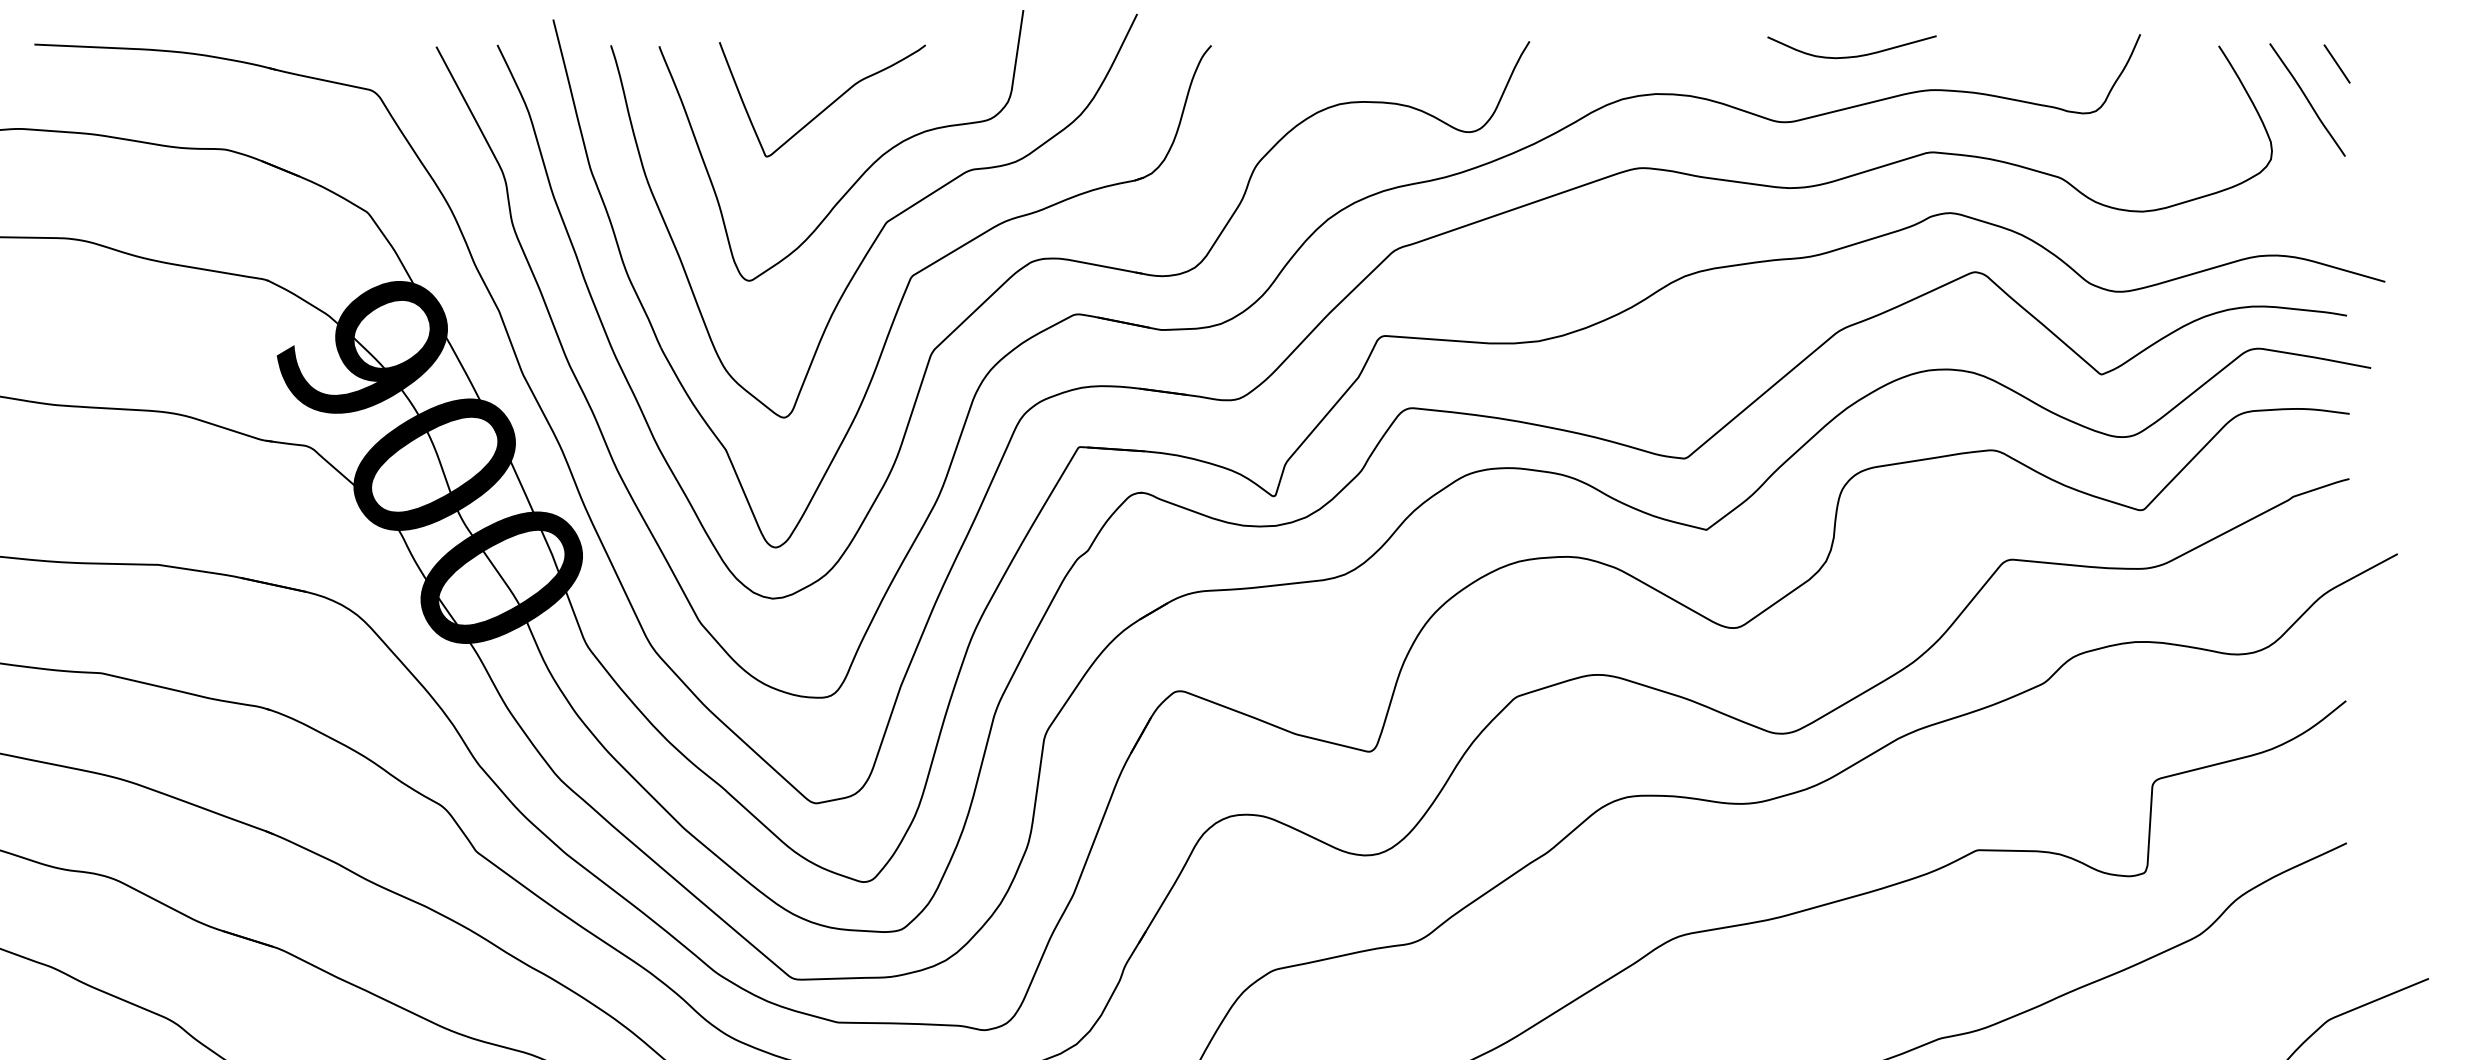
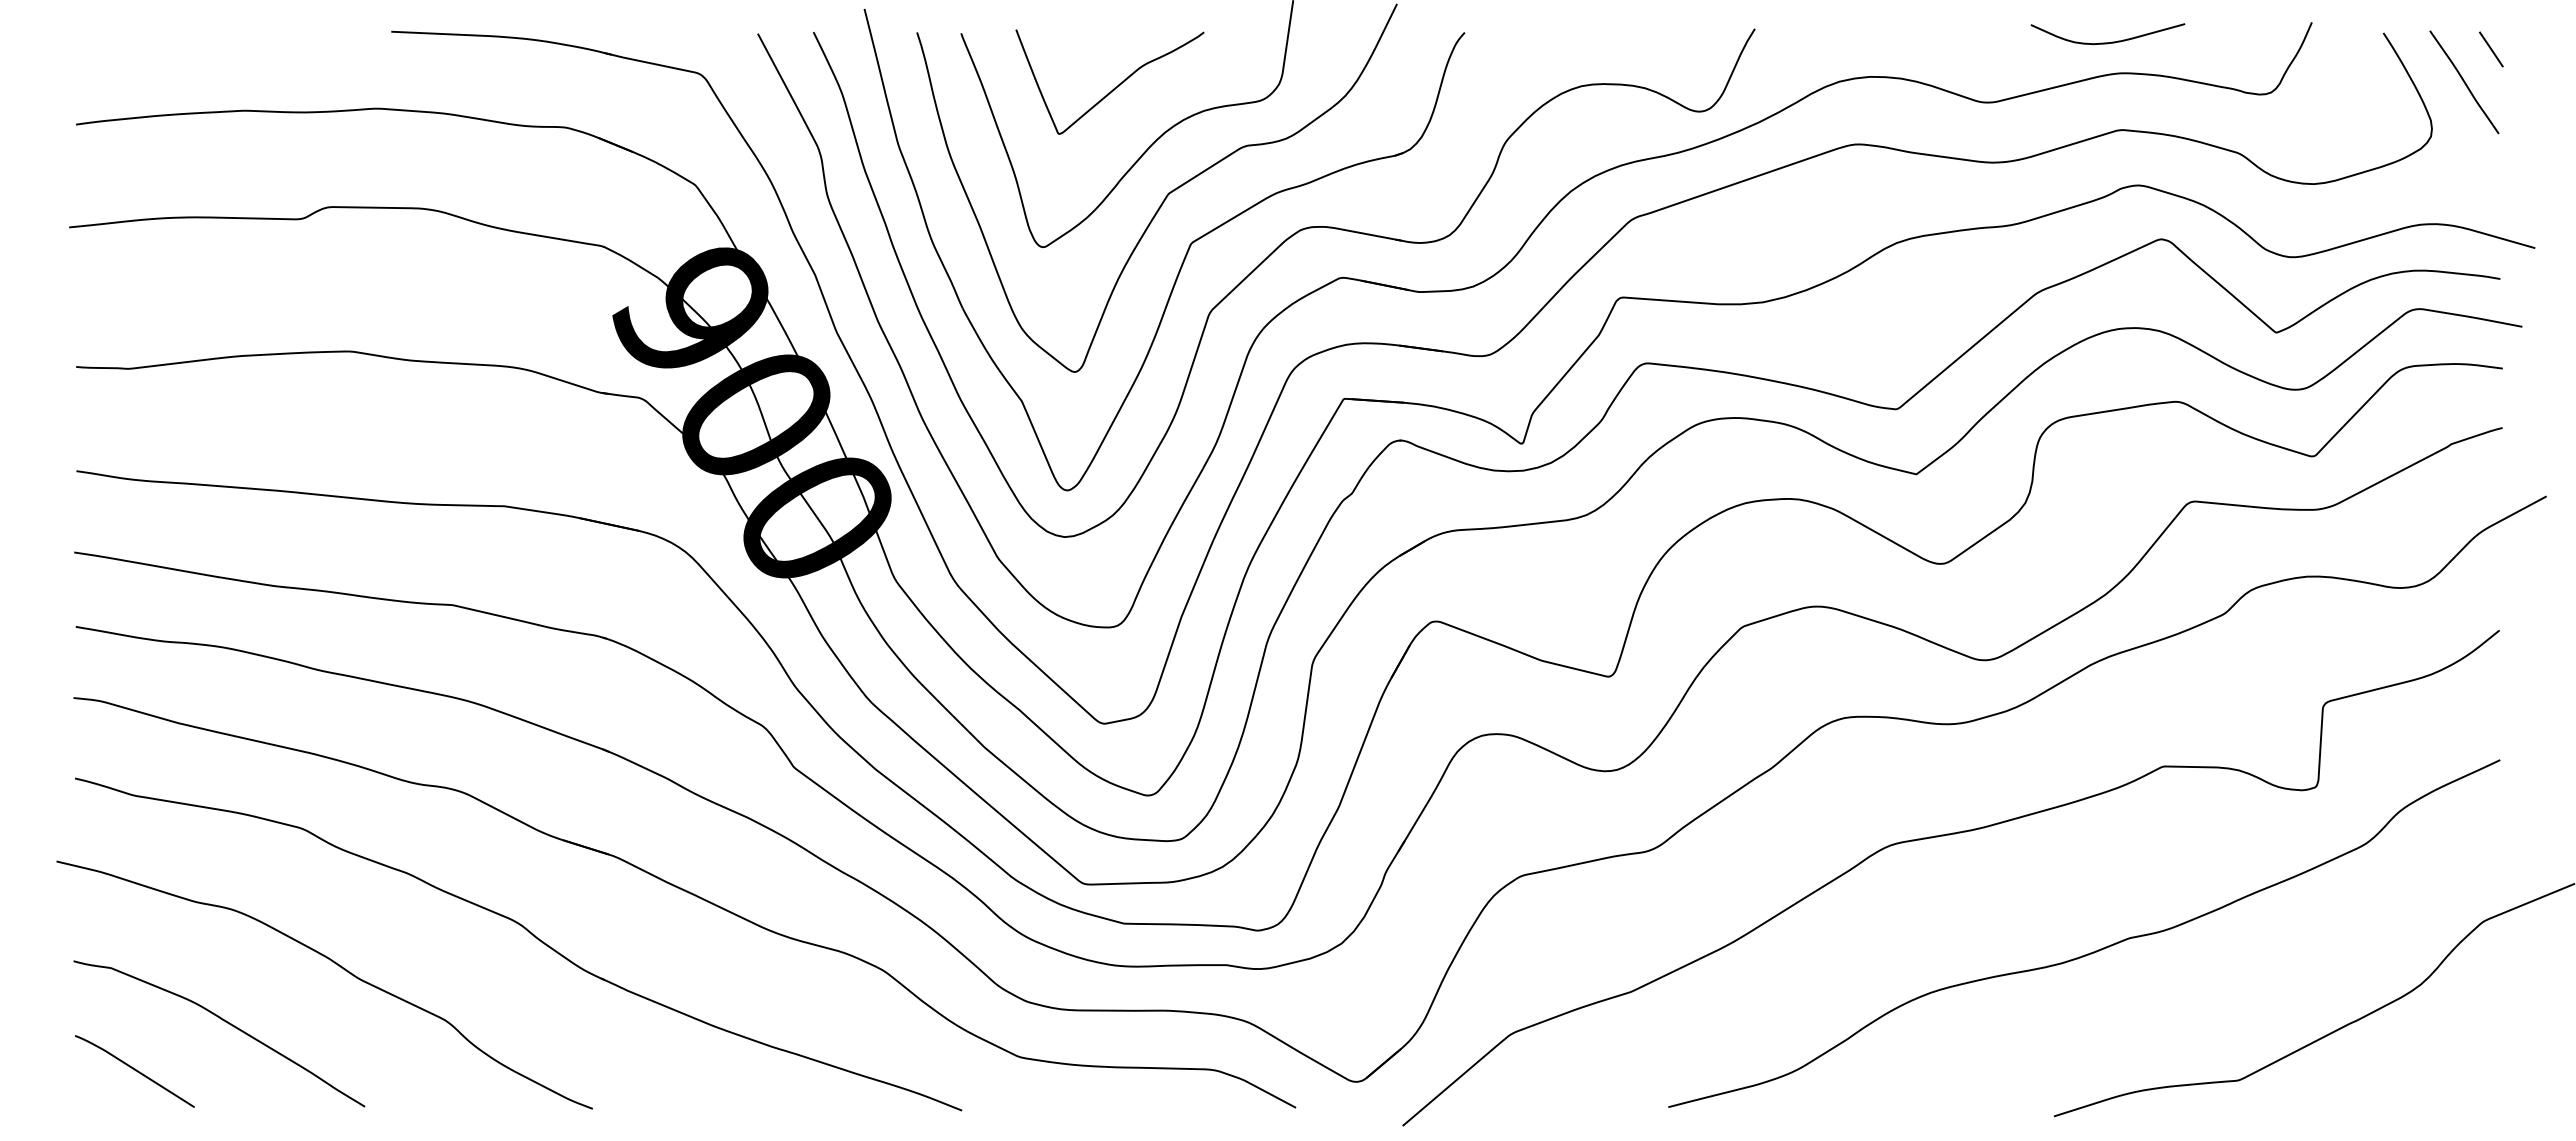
curve: (1851, 56) -> (2107, 42), moved

